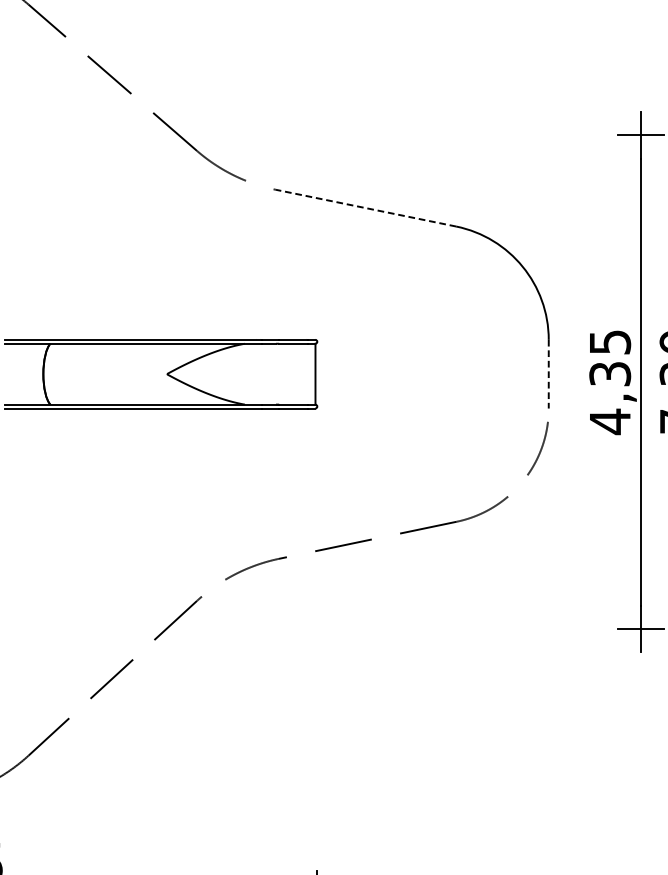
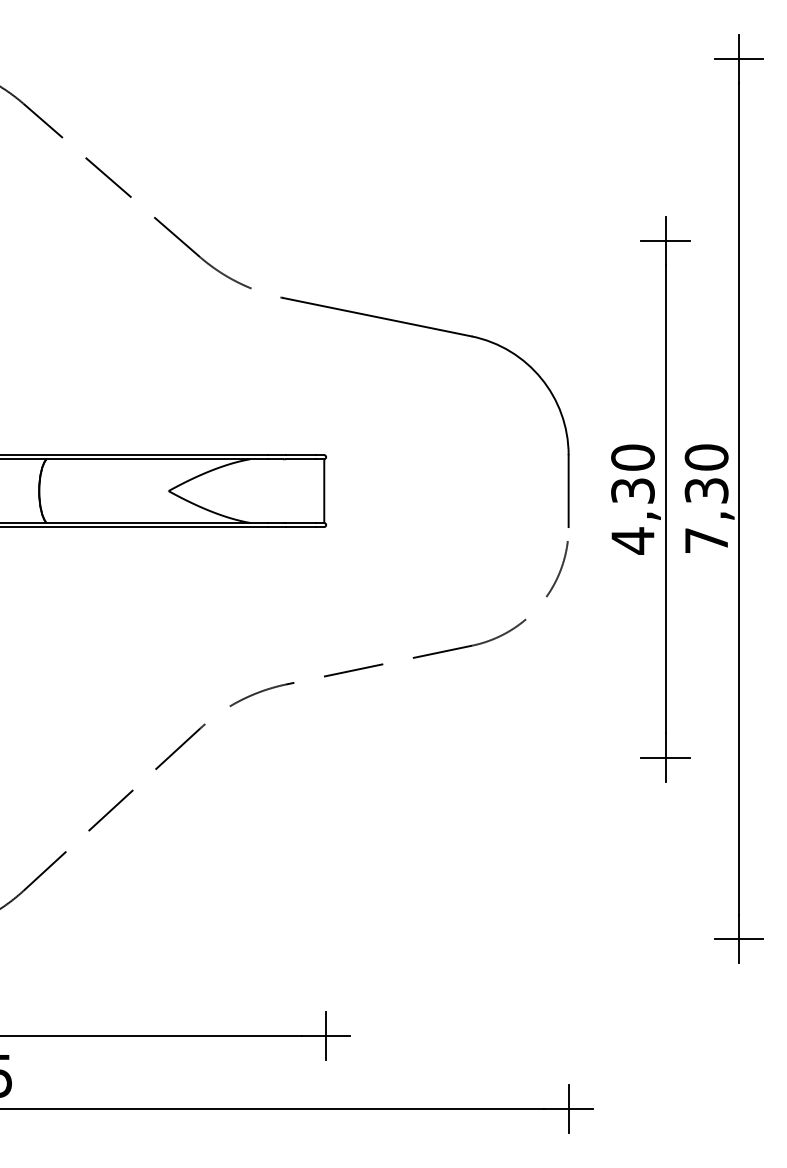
line: (365, 208) -> (376, 317), dashed -> solid
text: (609, 342) -> (632, 457), 4,35 -> 4,30
line: (548, 374) -> (568, 491), dashed -> solid

